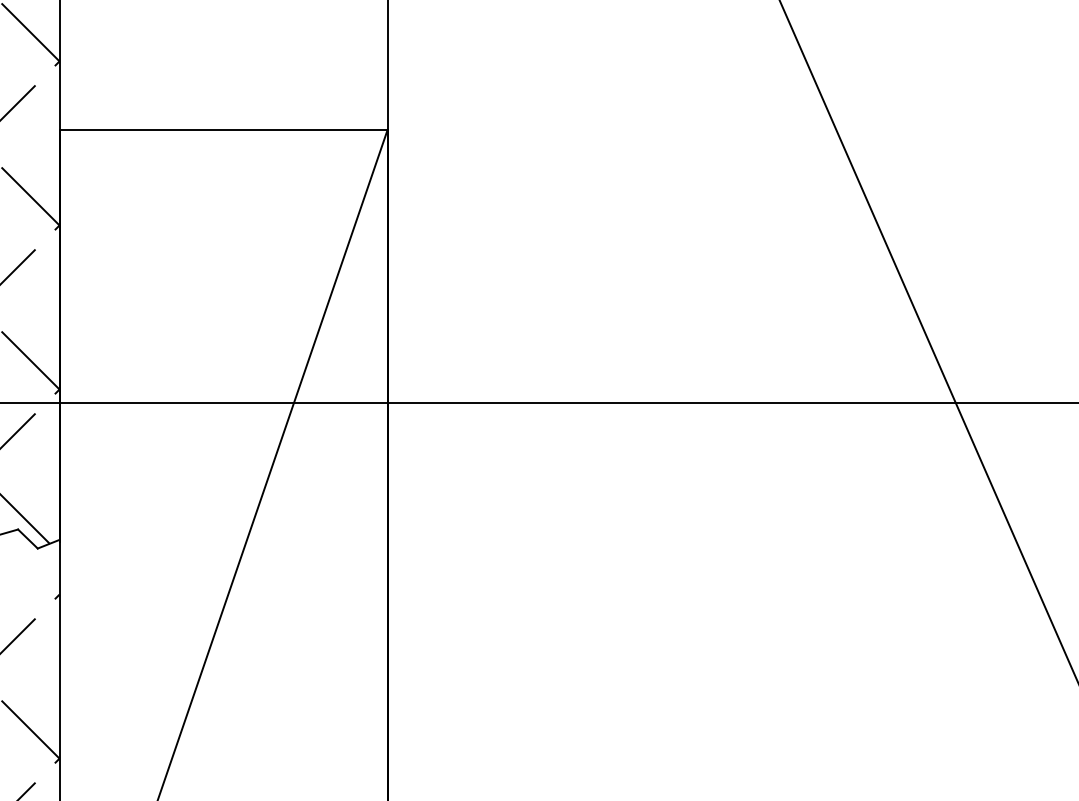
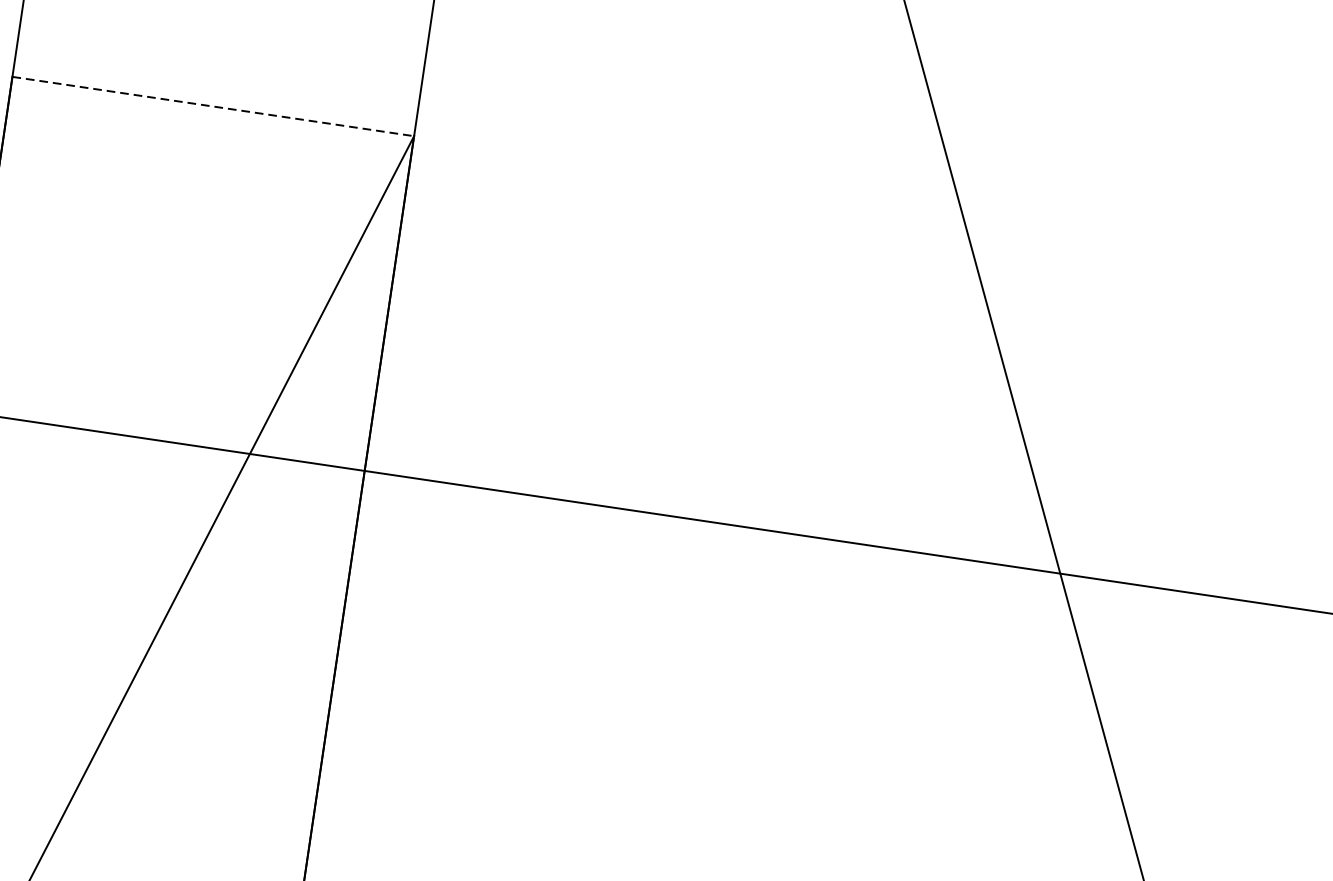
line: (224, 129) -> (214, 106), solid -> dashed

